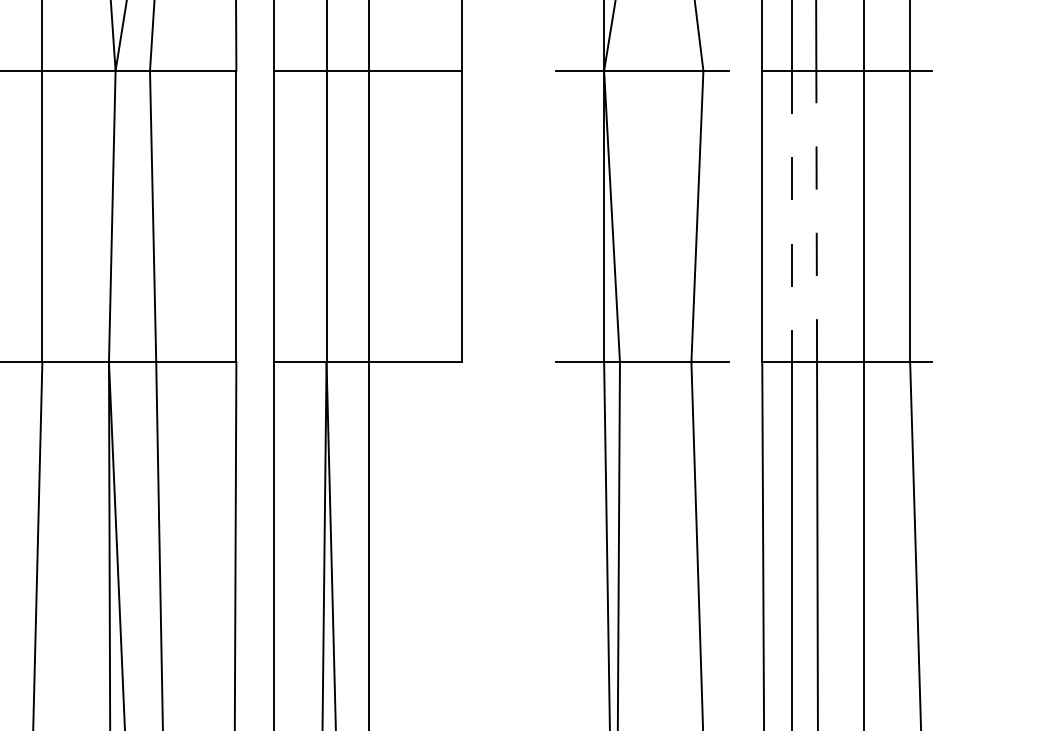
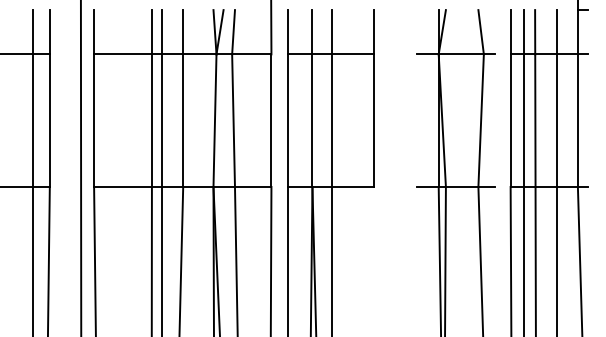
line: (816, 216) -> (535, 120), dashed -> solid
line: (792, 218) -> (524, 121), dashed -> solid

